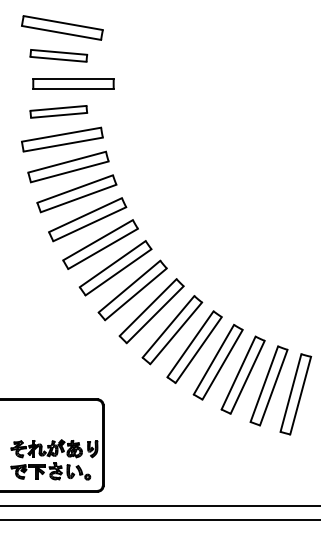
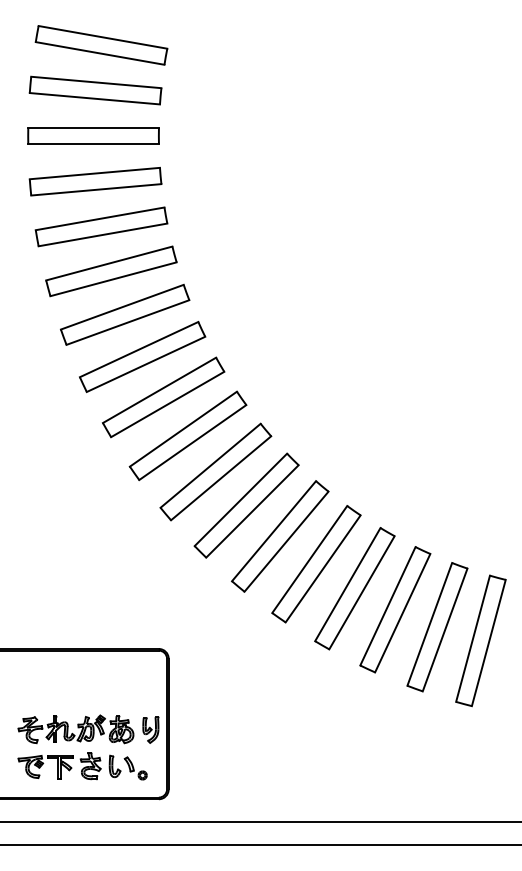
part: (58, 55) -> (95, 90), size x1.43
part: (73, 83) -> (93, 135), moved
part: (58, 111) -> (95, 181), size x1.43

